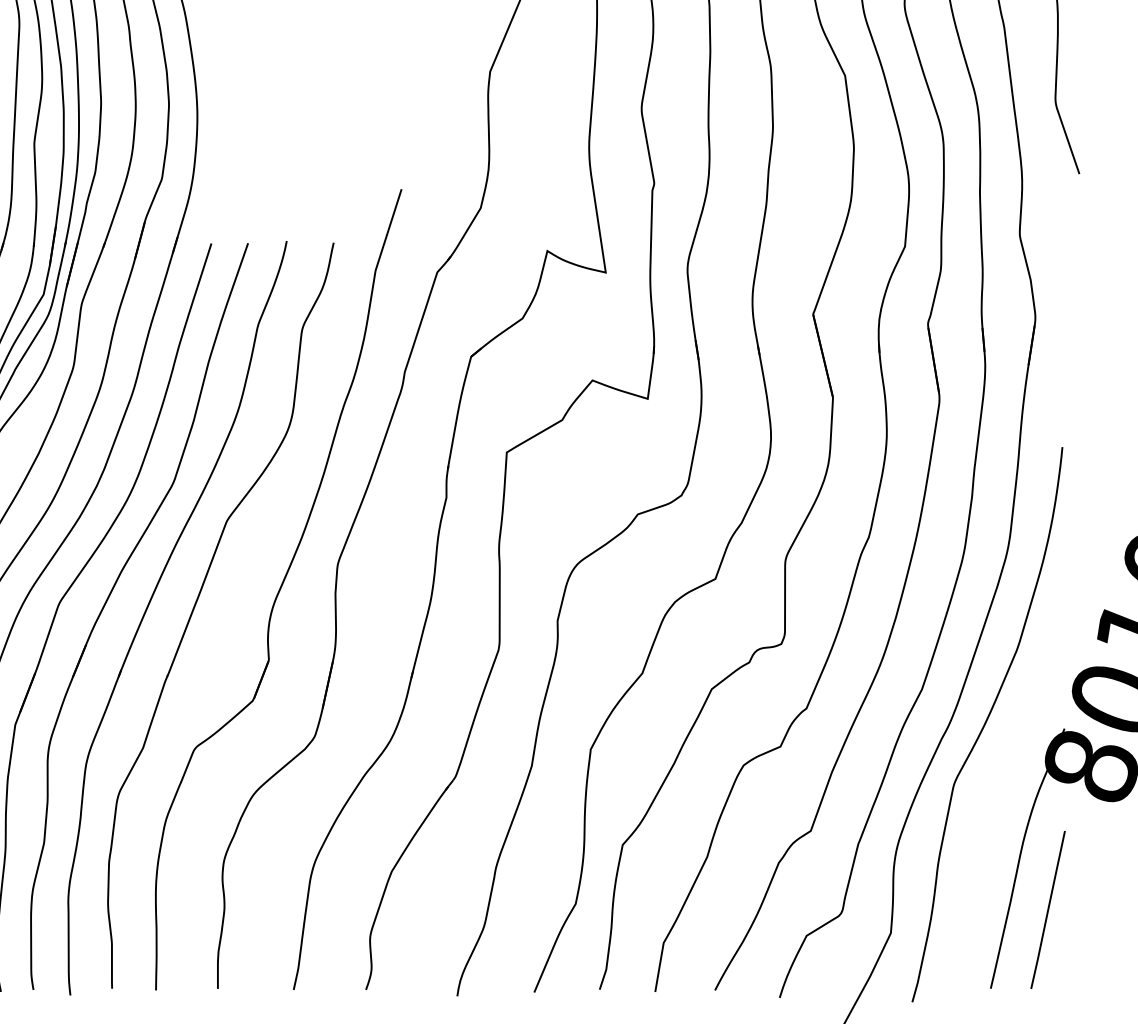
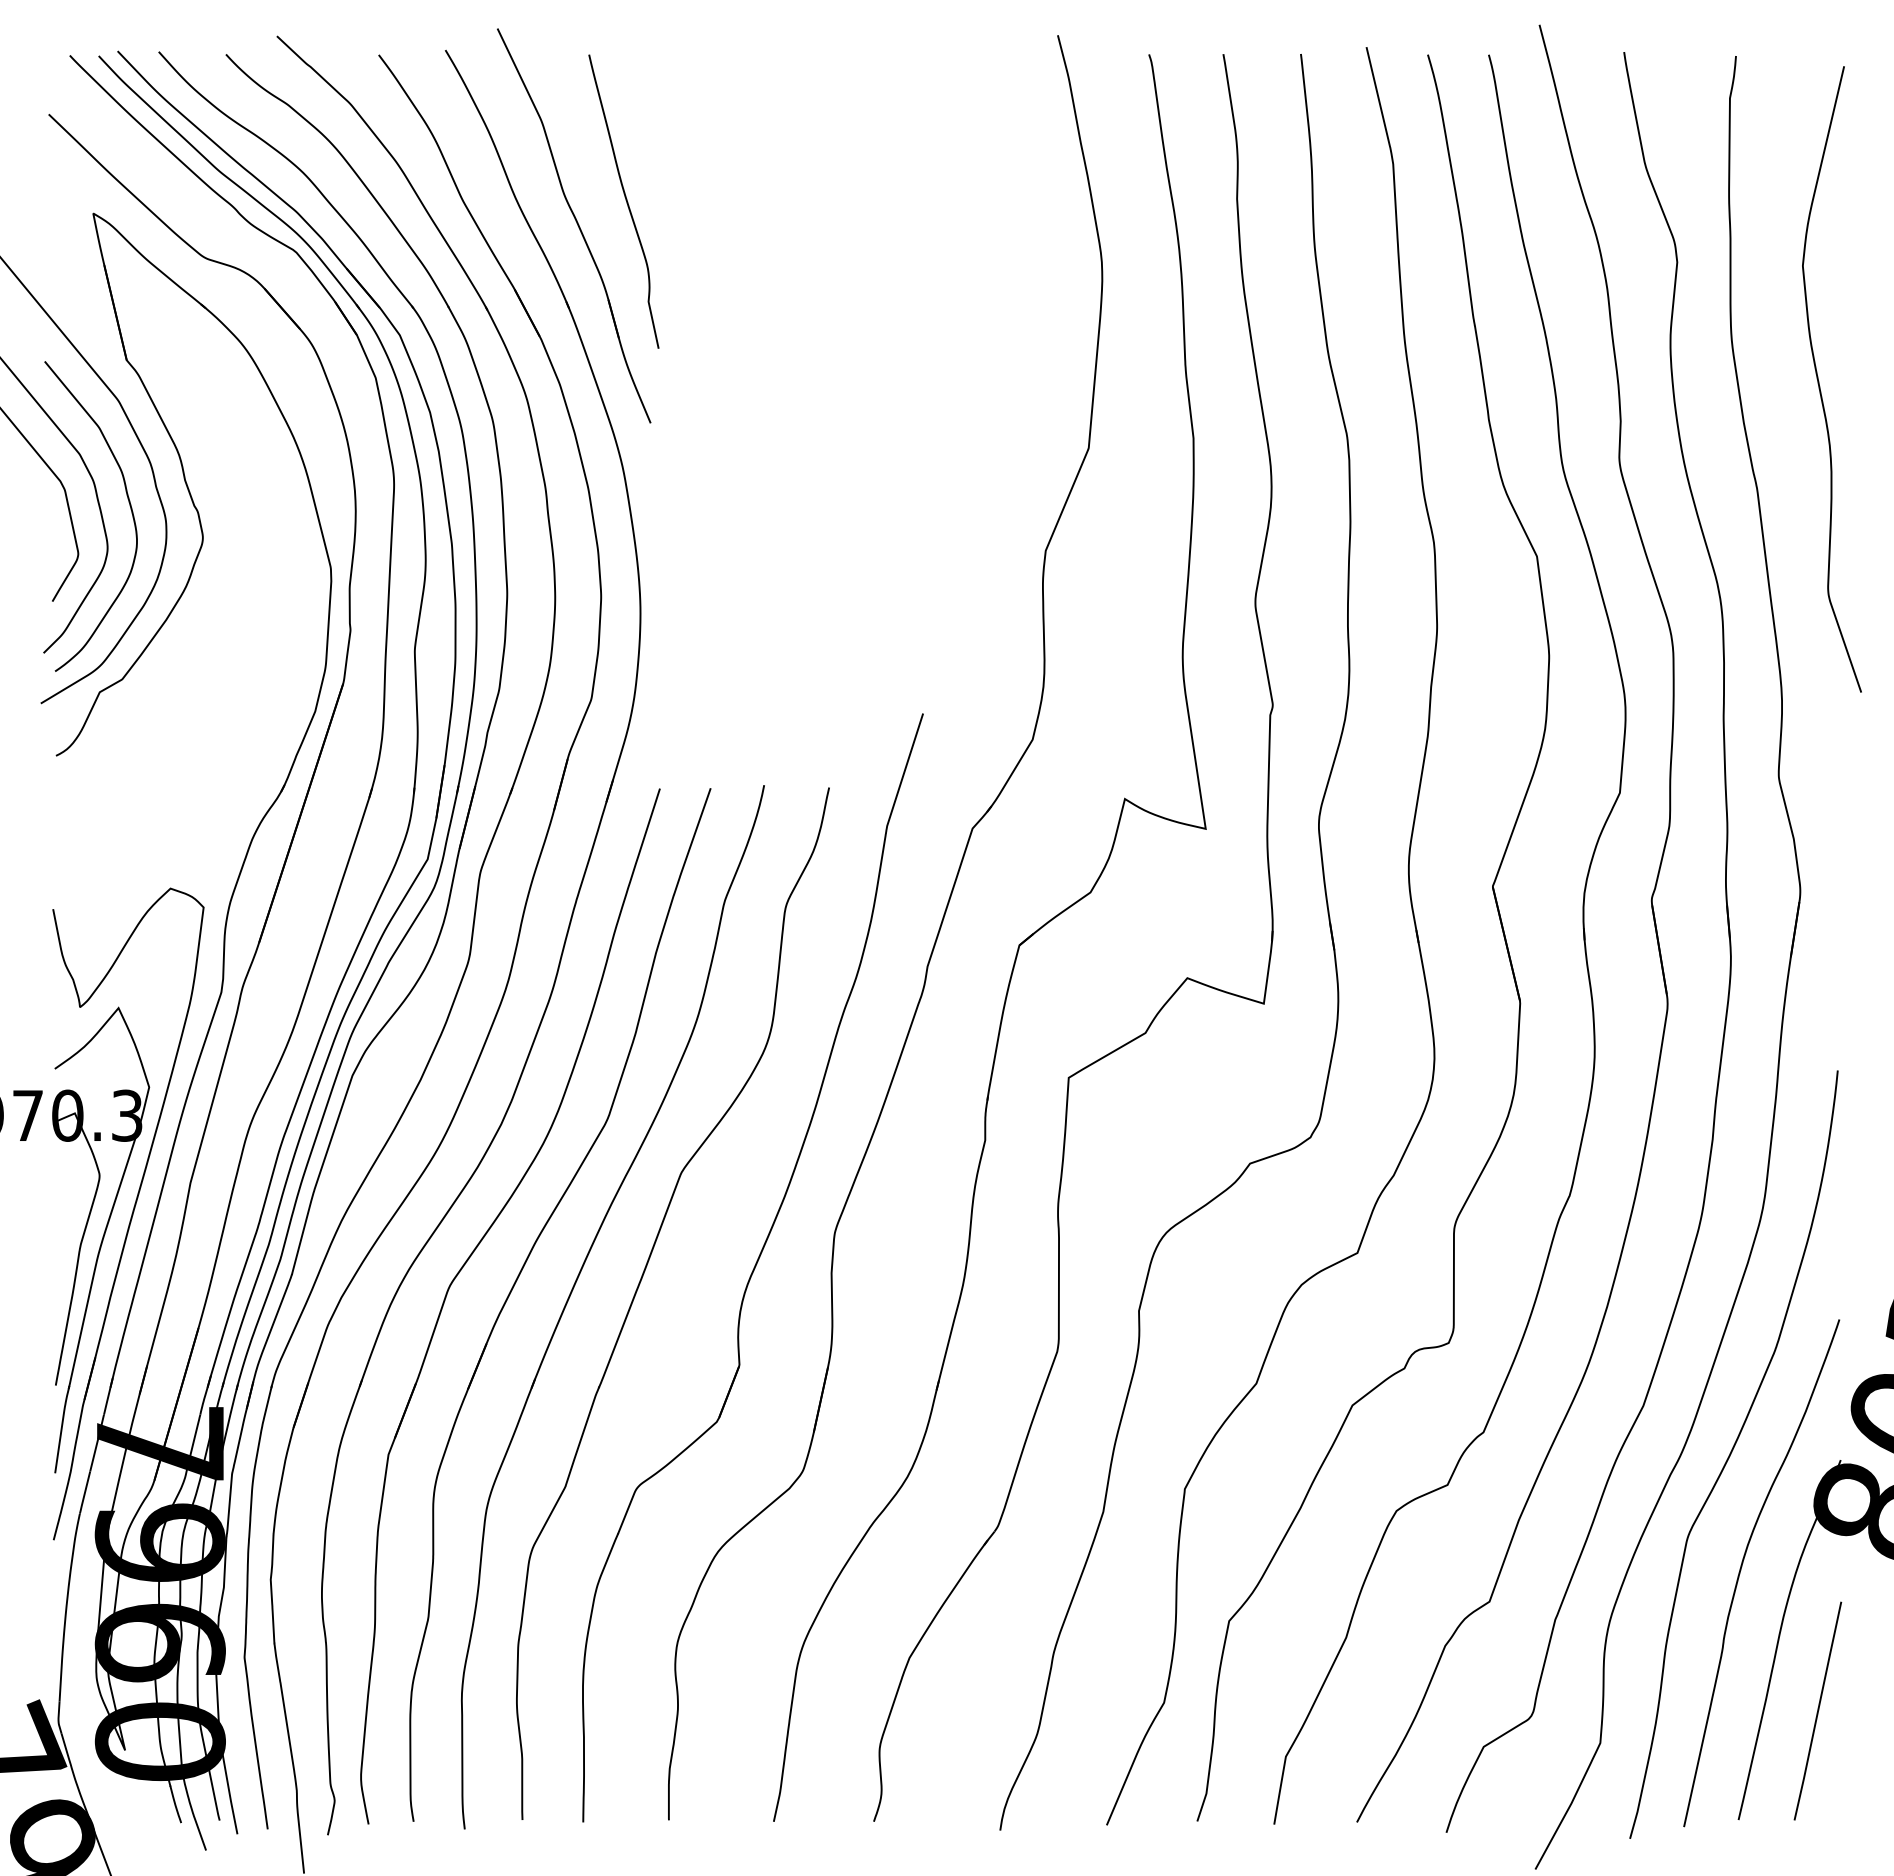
curve: (992, 808) -> (1741, 1570), added

